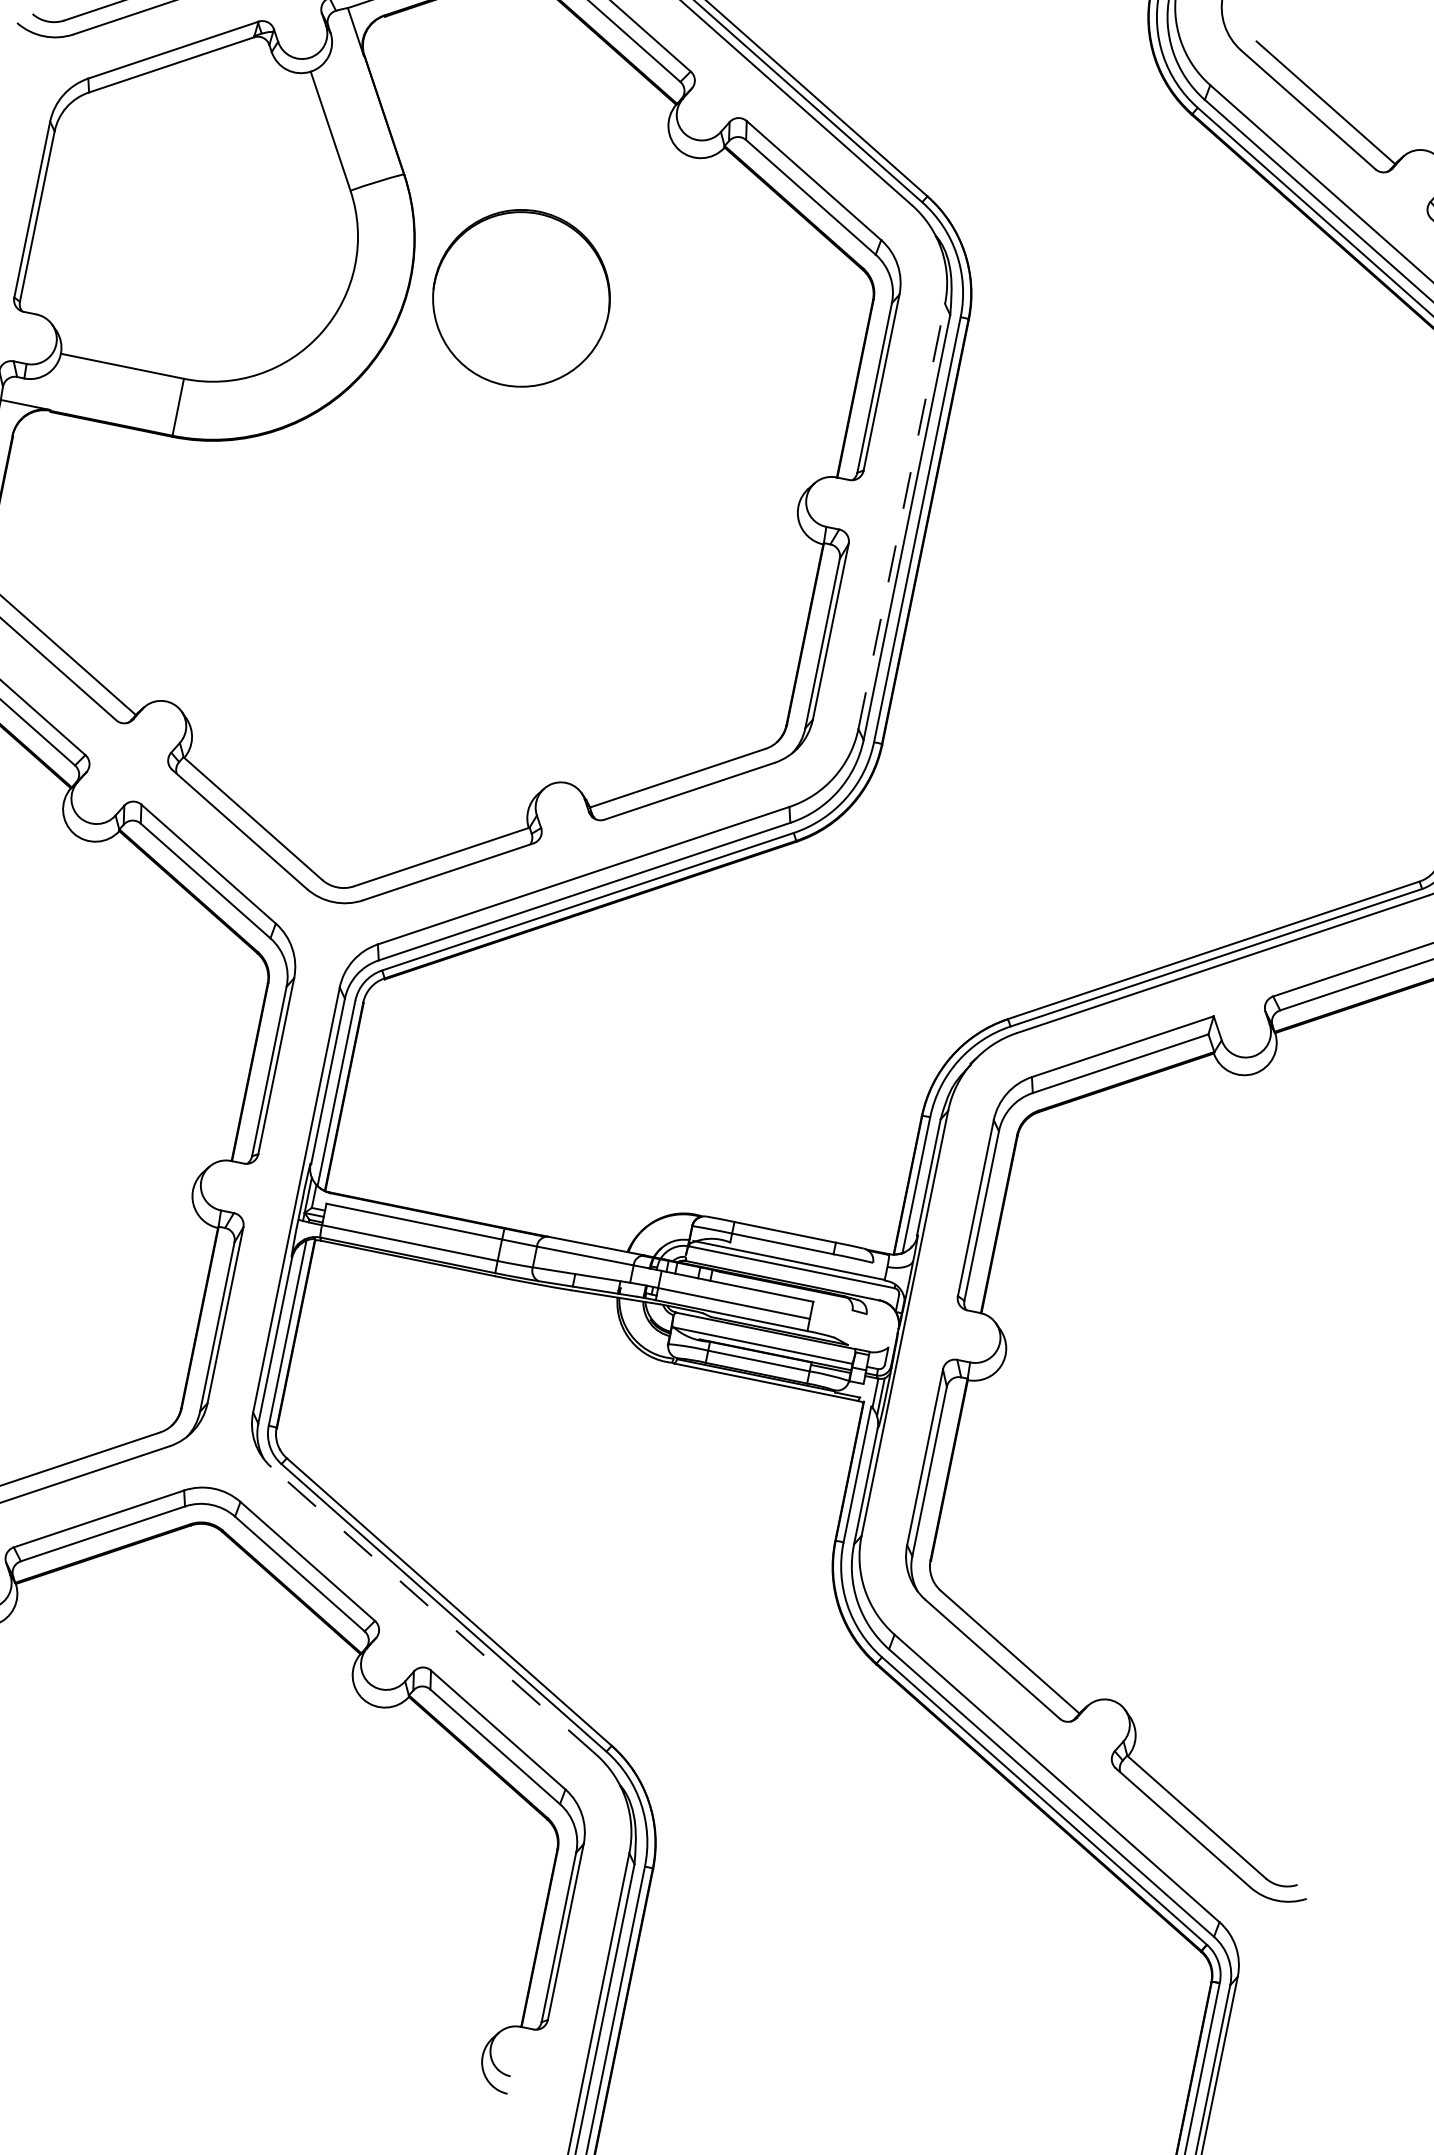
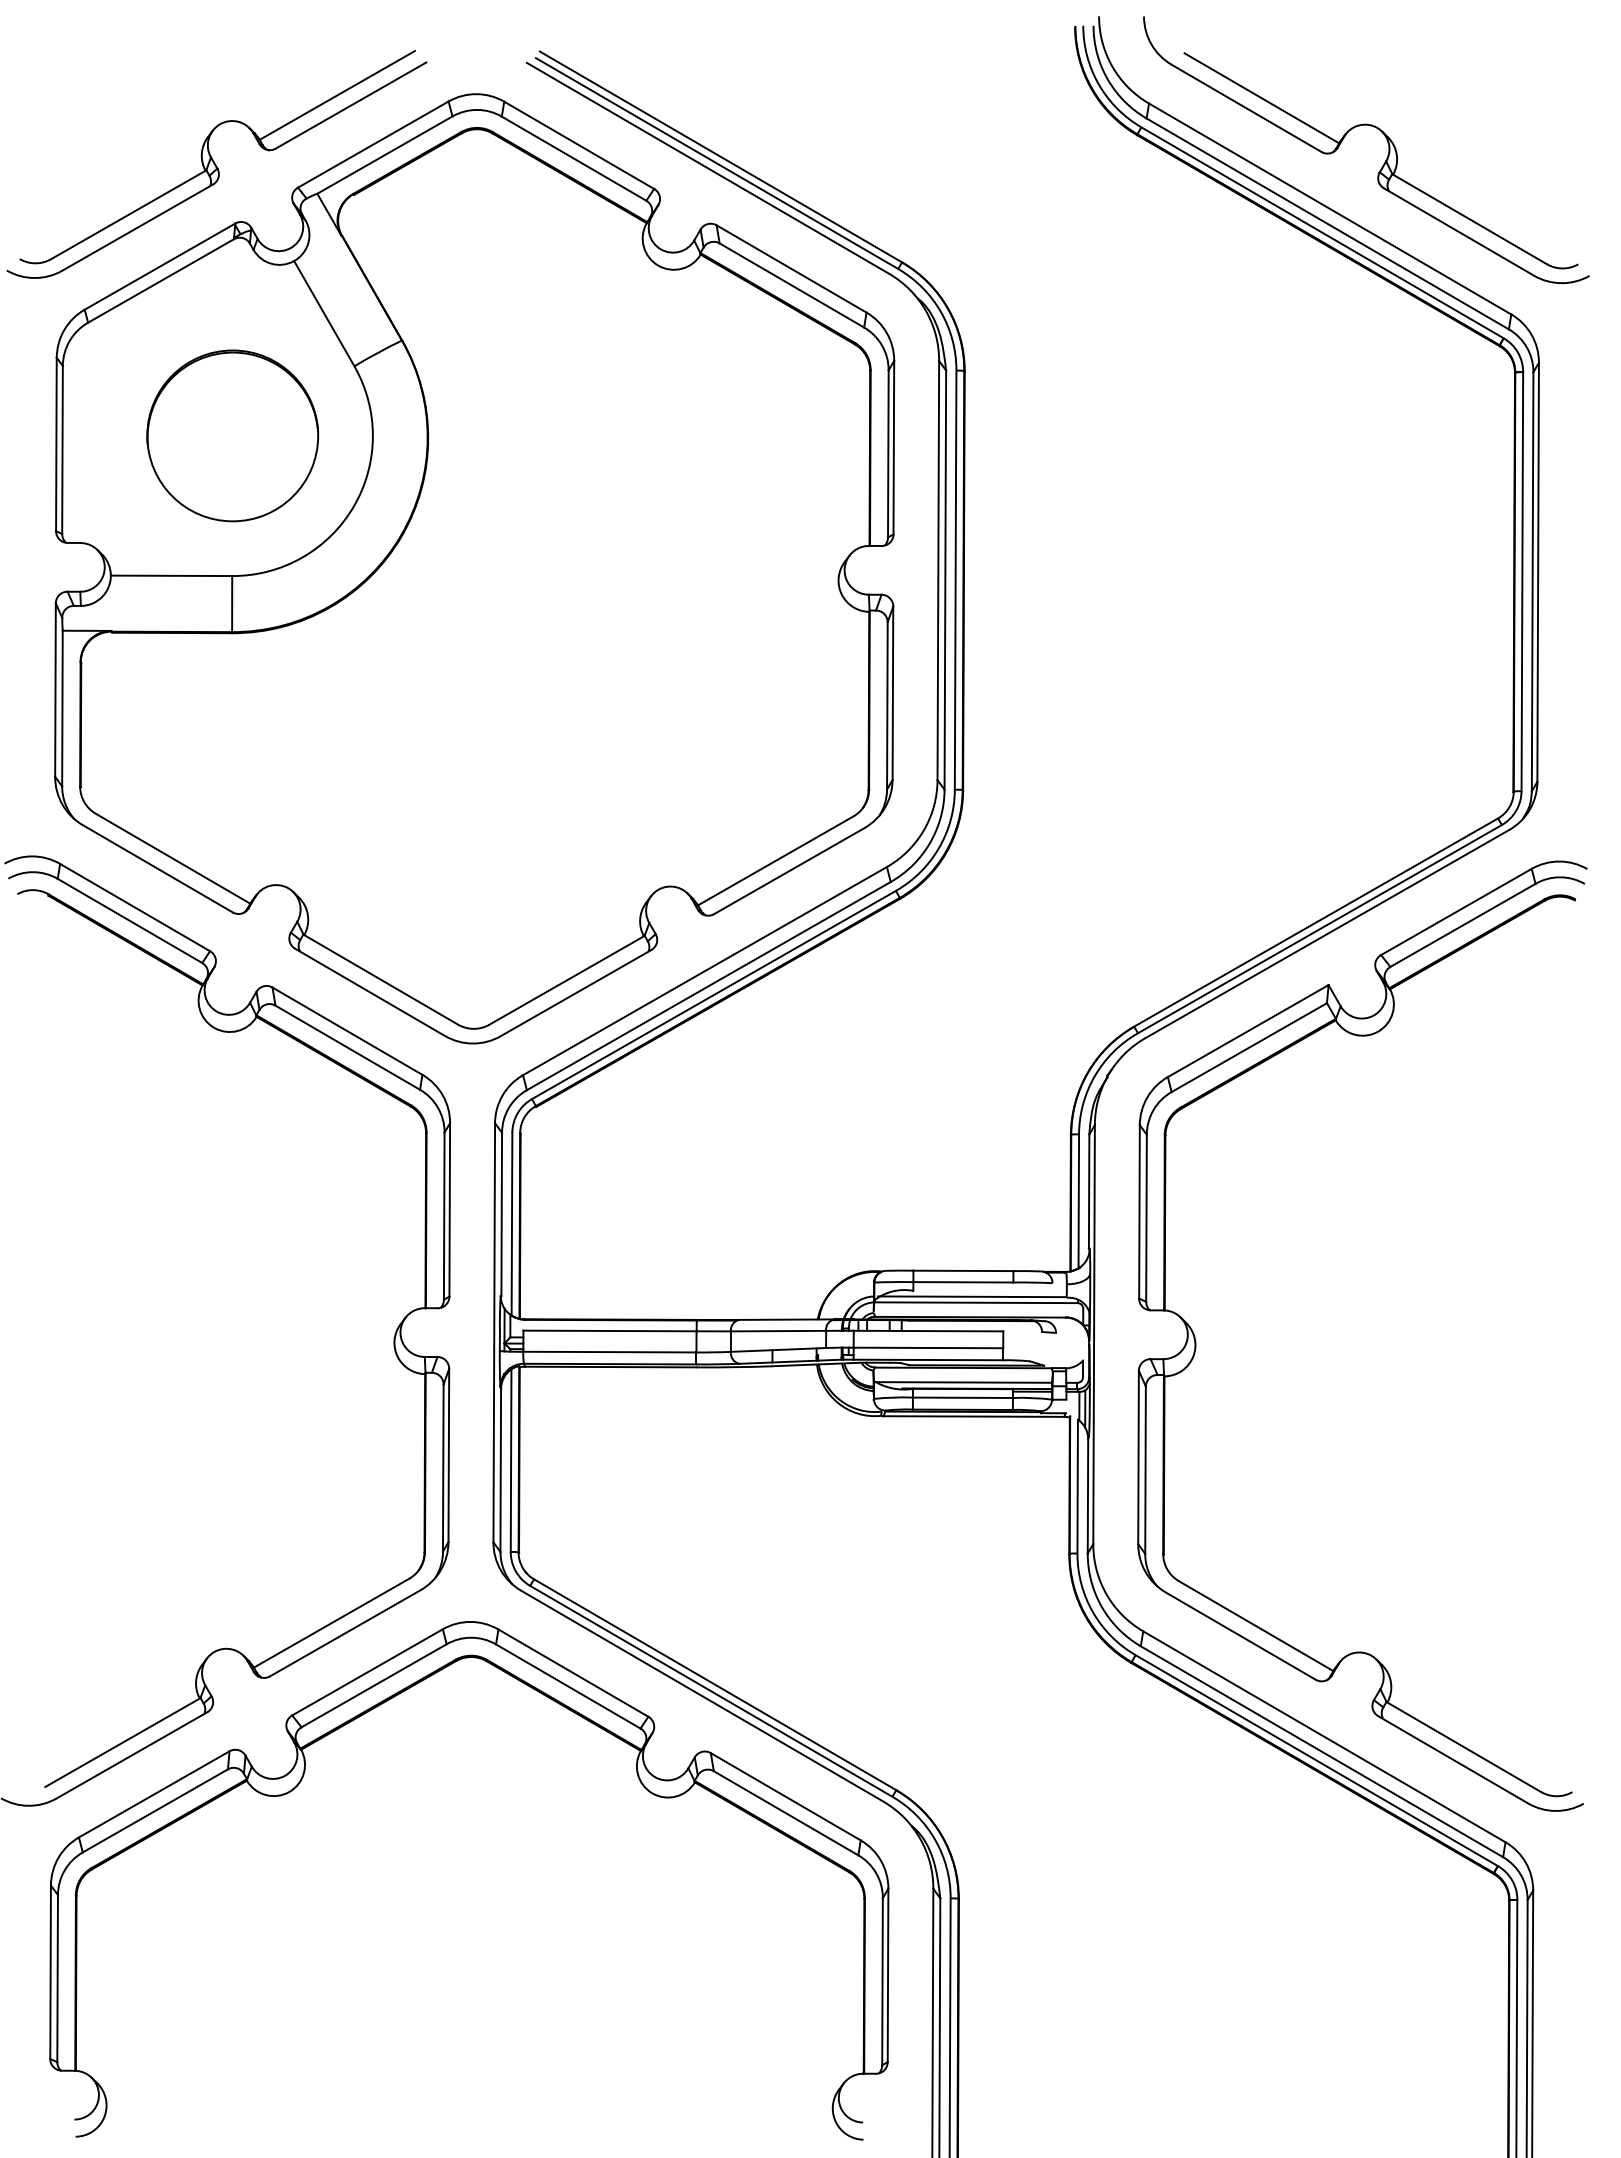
part: (521, 297) -> (232, 435), moved
line: (901, 516) -> (938, 570), dashed -> solid
line: (434, 1611) -> (702, 1696), dashed -> solid

